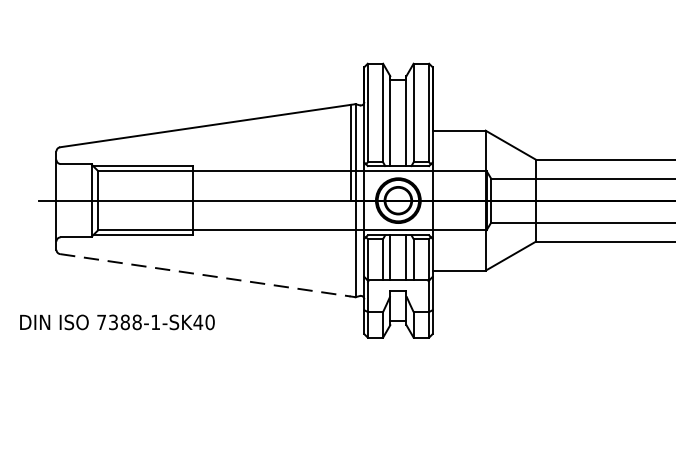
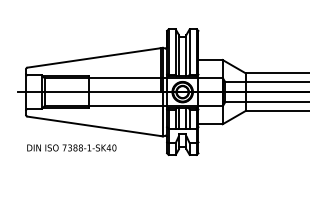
line: (206, 275) -> (94, 126), dashed -> solid
text: (116, 321) -> (71, 147), moved

